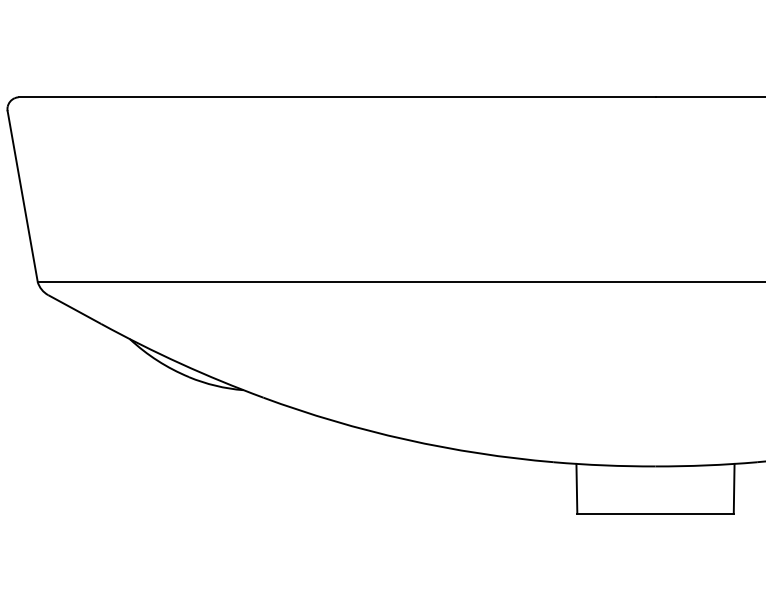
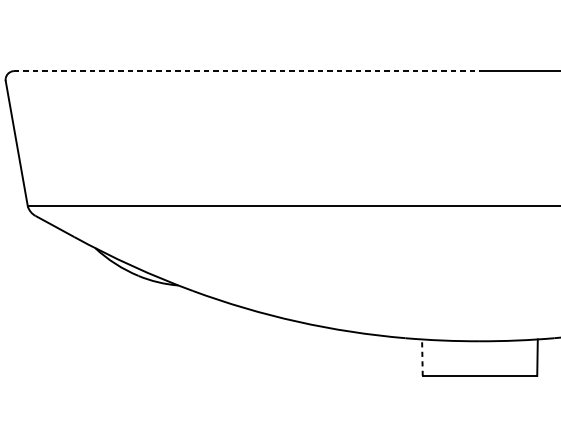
line: (337, 97) -> (247, 71), solid -> dashed
line: (576, 488) -> (422, 357), solid -> dashed

